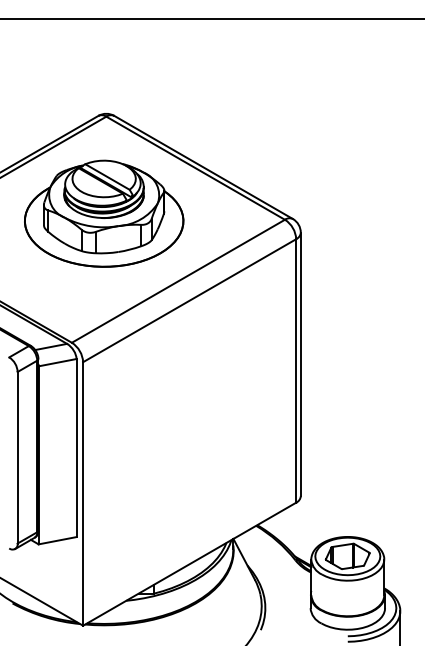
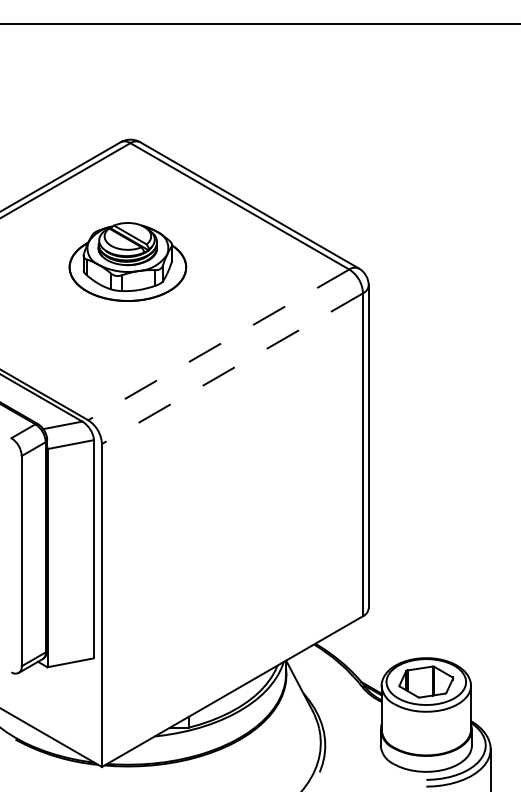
part: (104, 213) -> (128, 261), size x0.6
line: (178, 281) -> (218, 345), solid -> dashed
line: (189, 300) -> (232, 368), solid -> dashed

